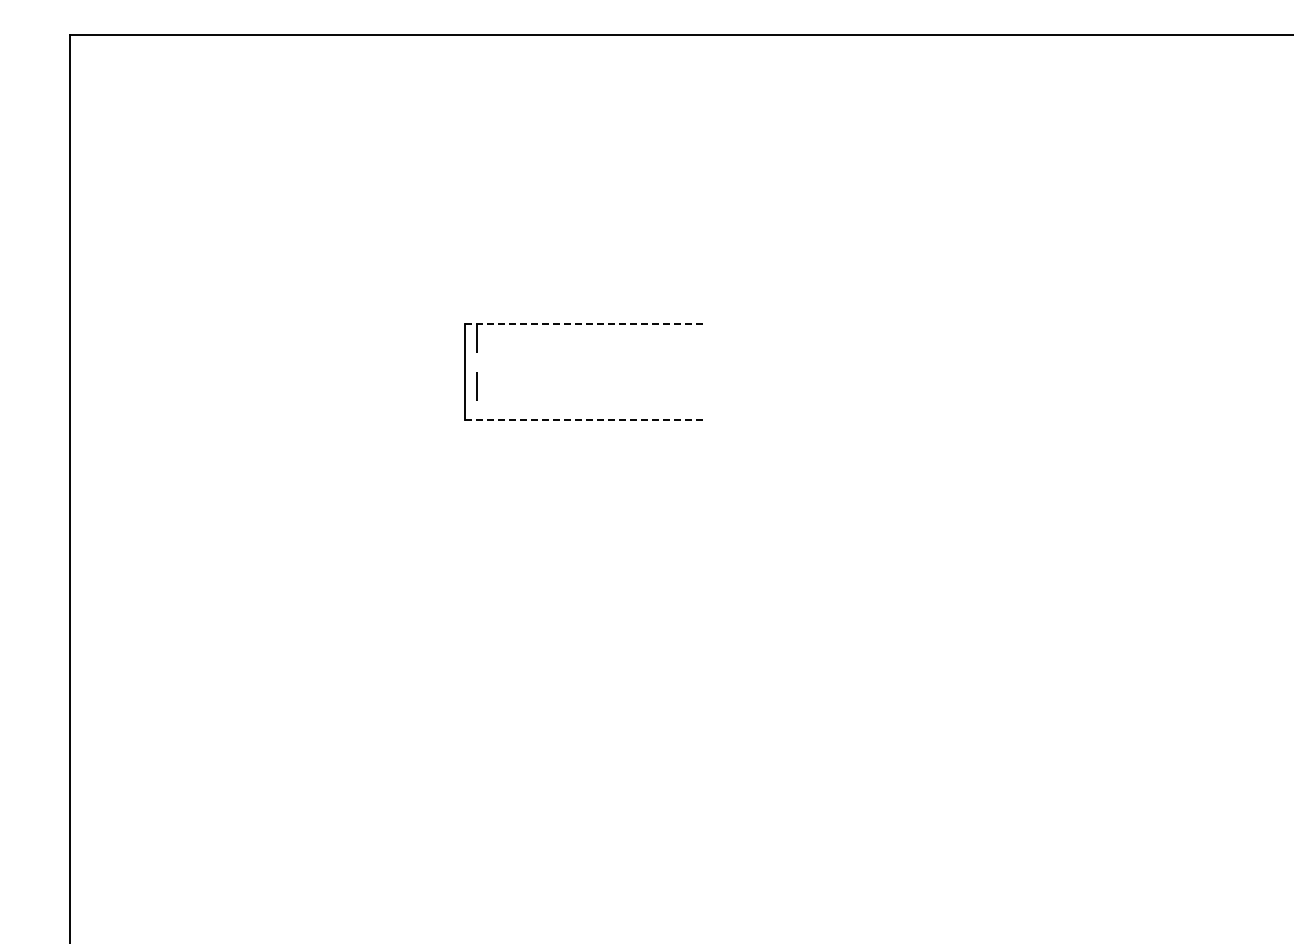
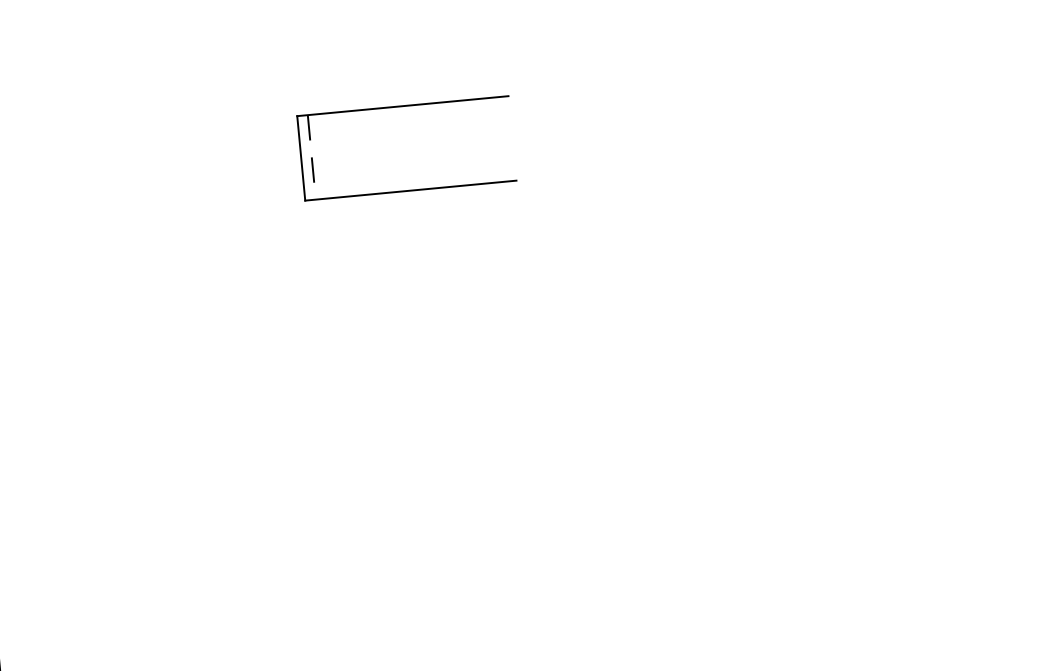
line: (585, 324) -> (403, 106), dashed -> solid
line: (585, 420) -> (411, 190), dashed -> solid

